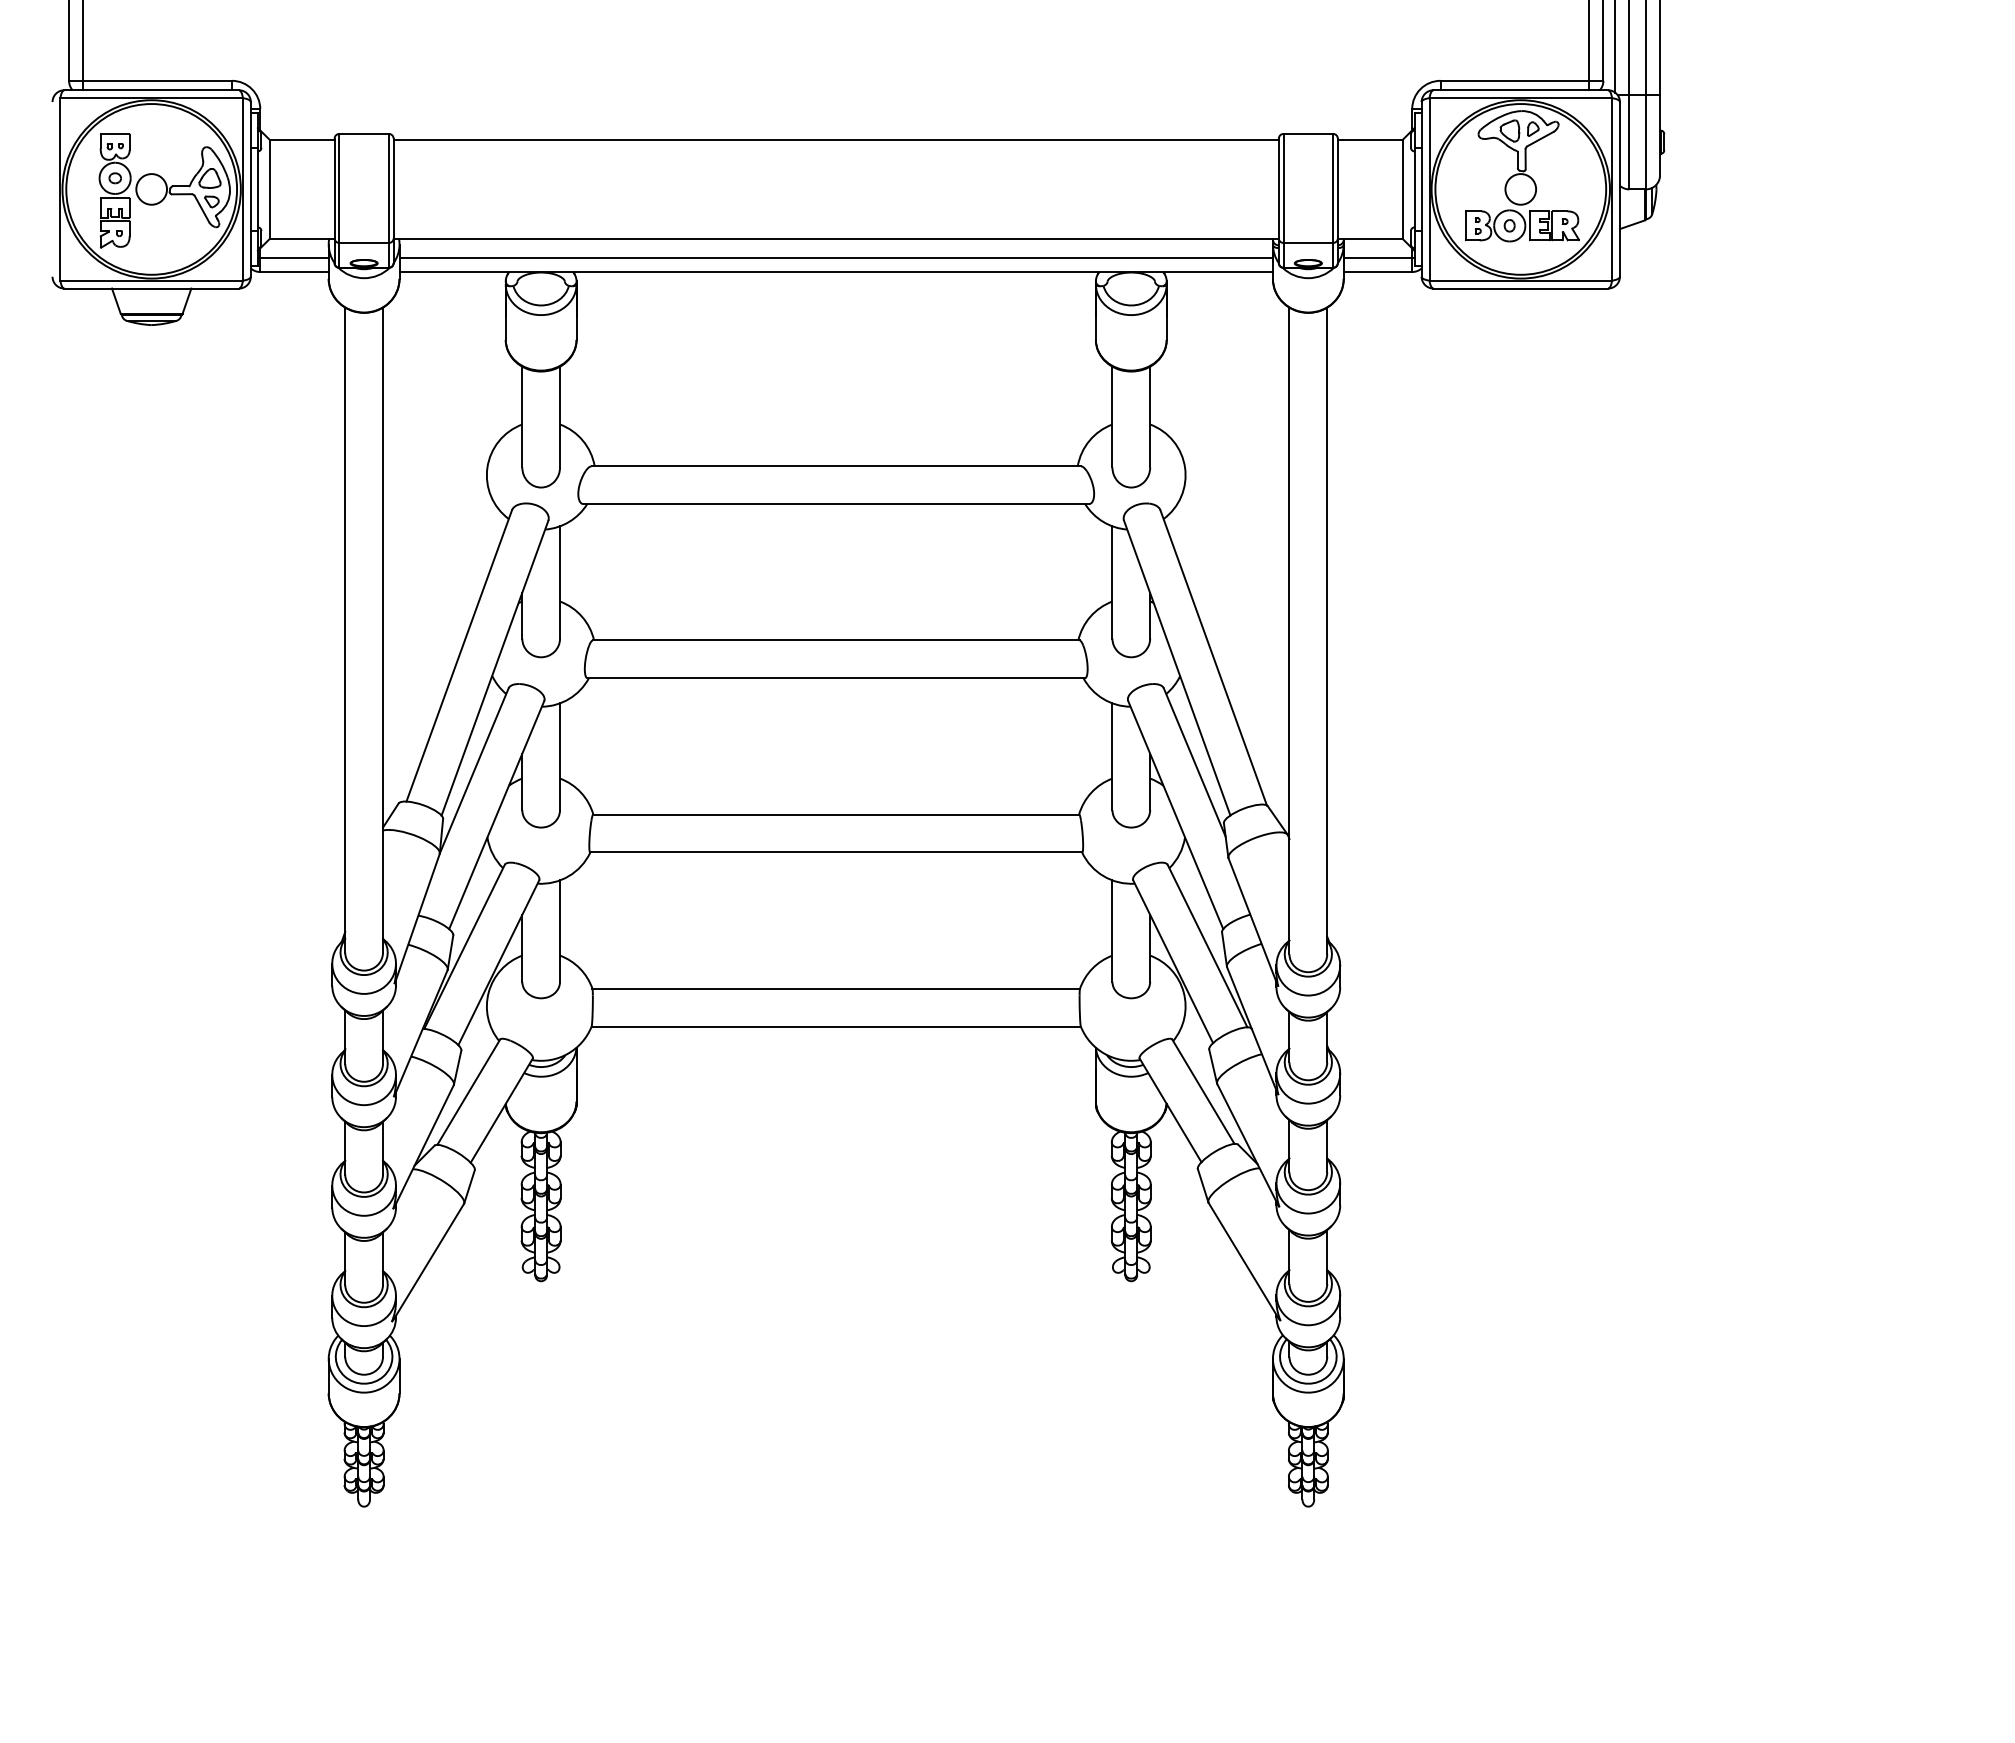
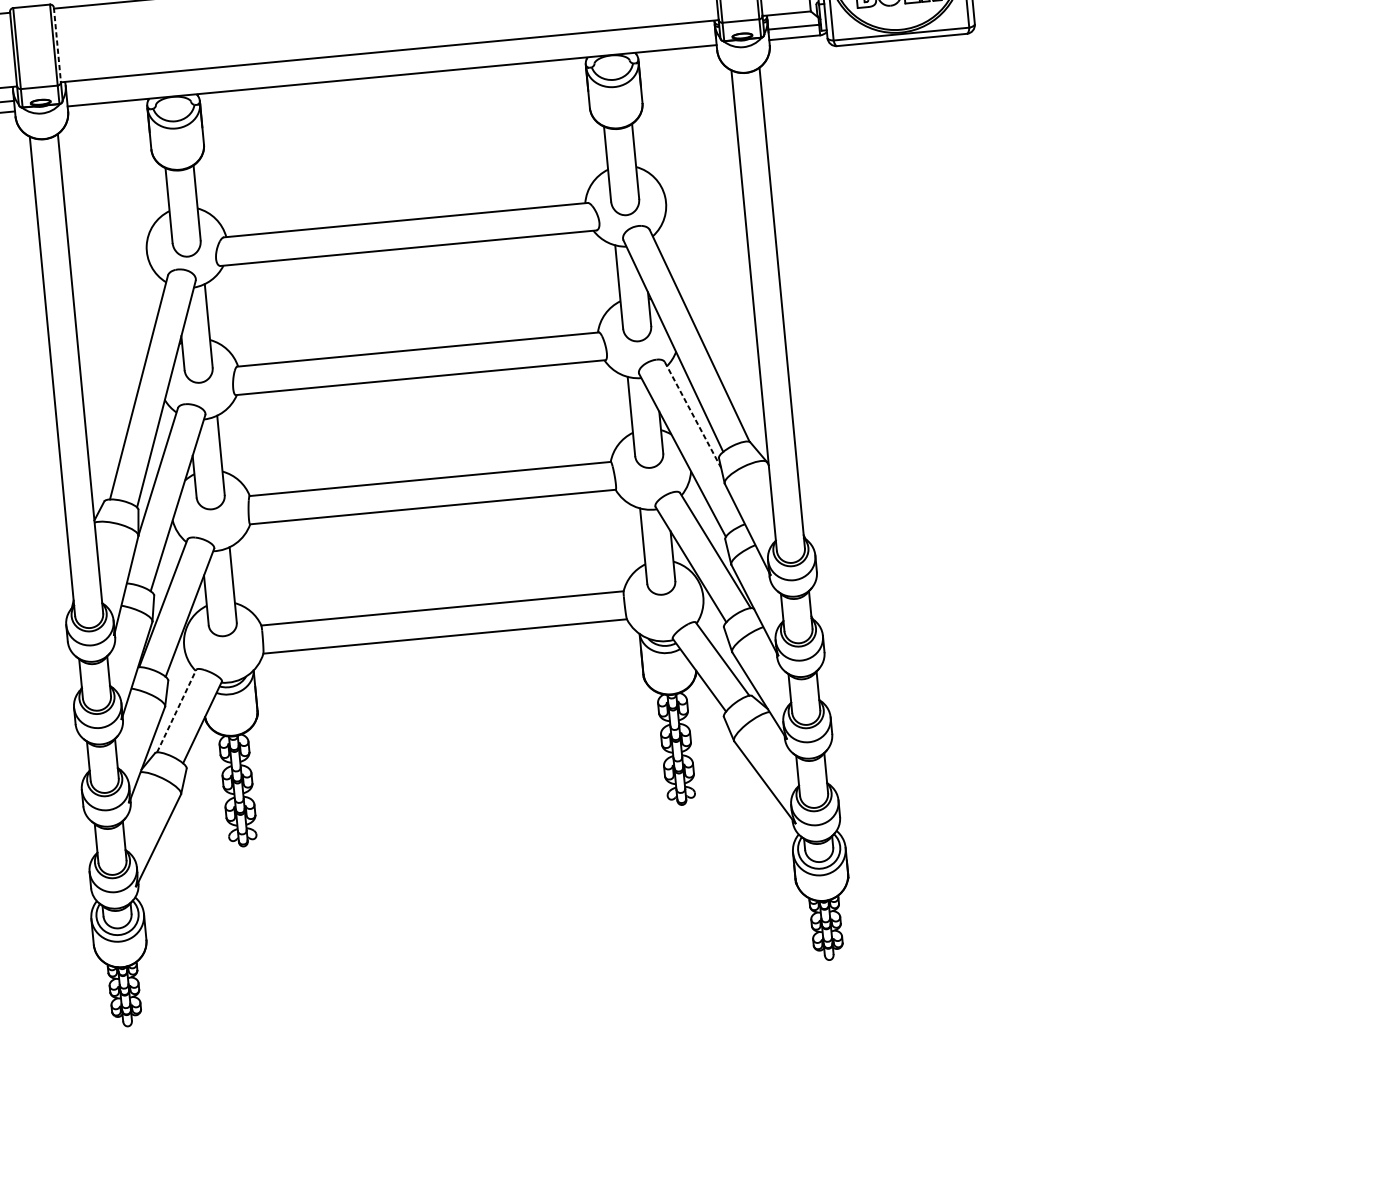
line: (393, 188) -> (57, 44), solid -> dashed
line: (835, 257) -> (390, 65), removed
line: (1194, 762) -> (692, 415), solid -> dashed
line: (469, 1091) -> (177, 710), solid -> dashed

